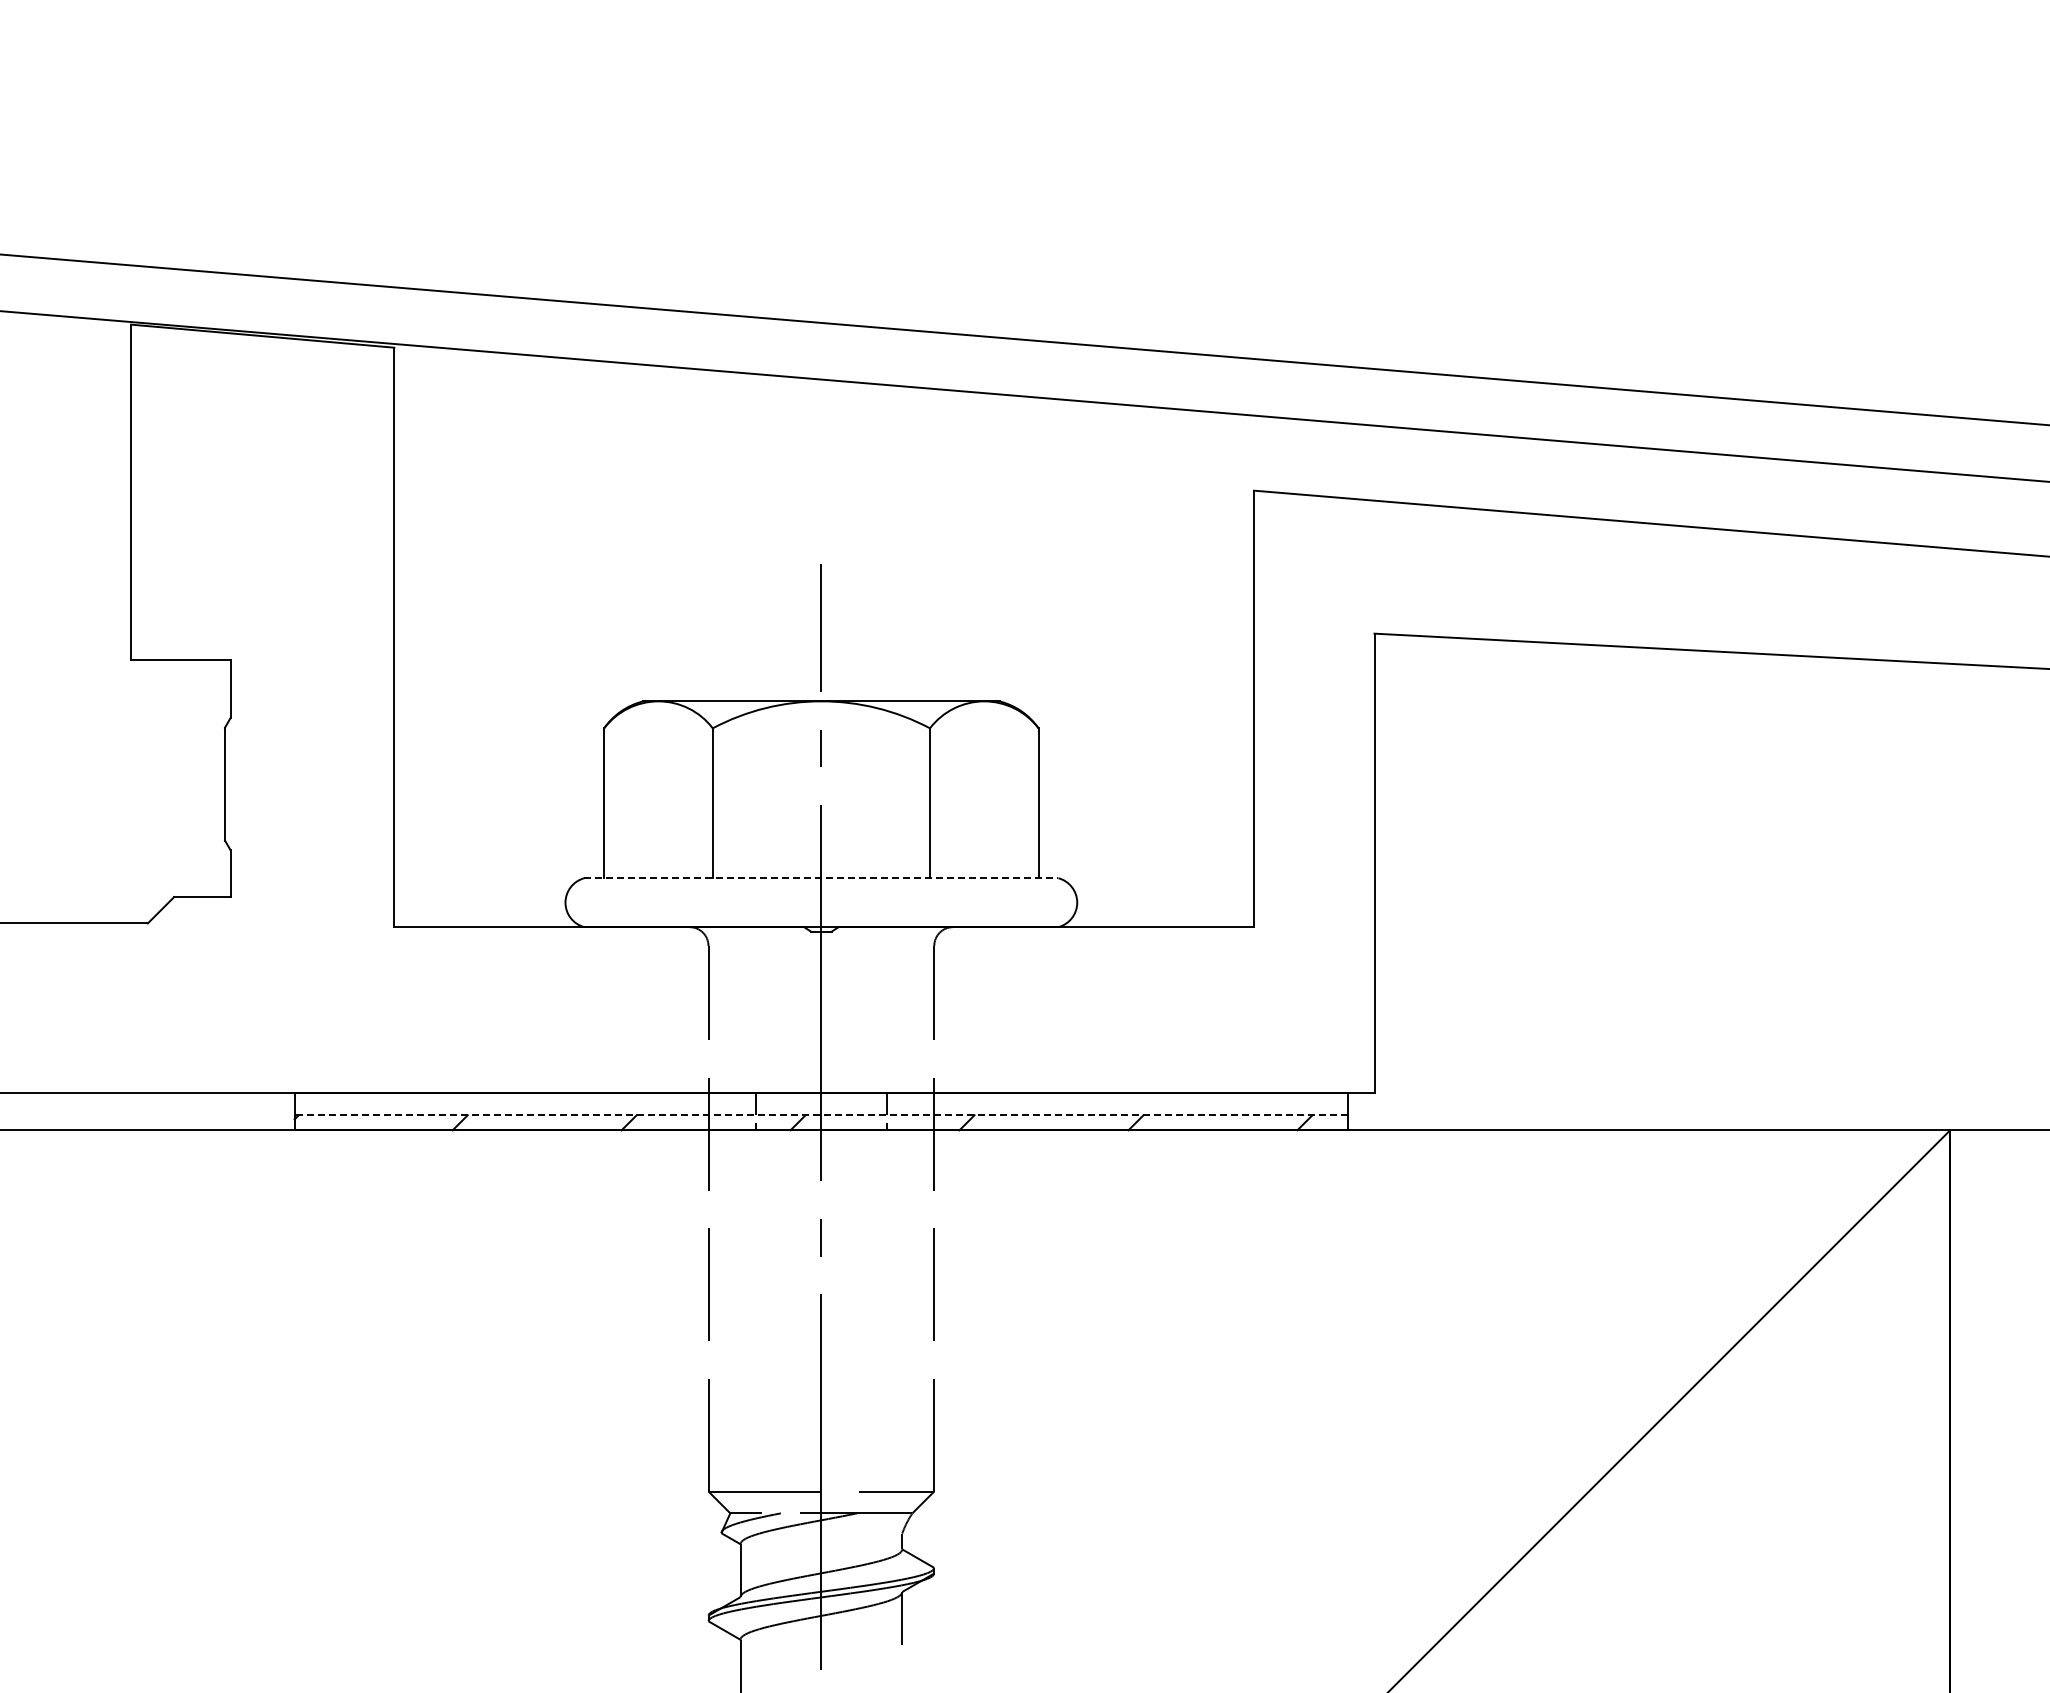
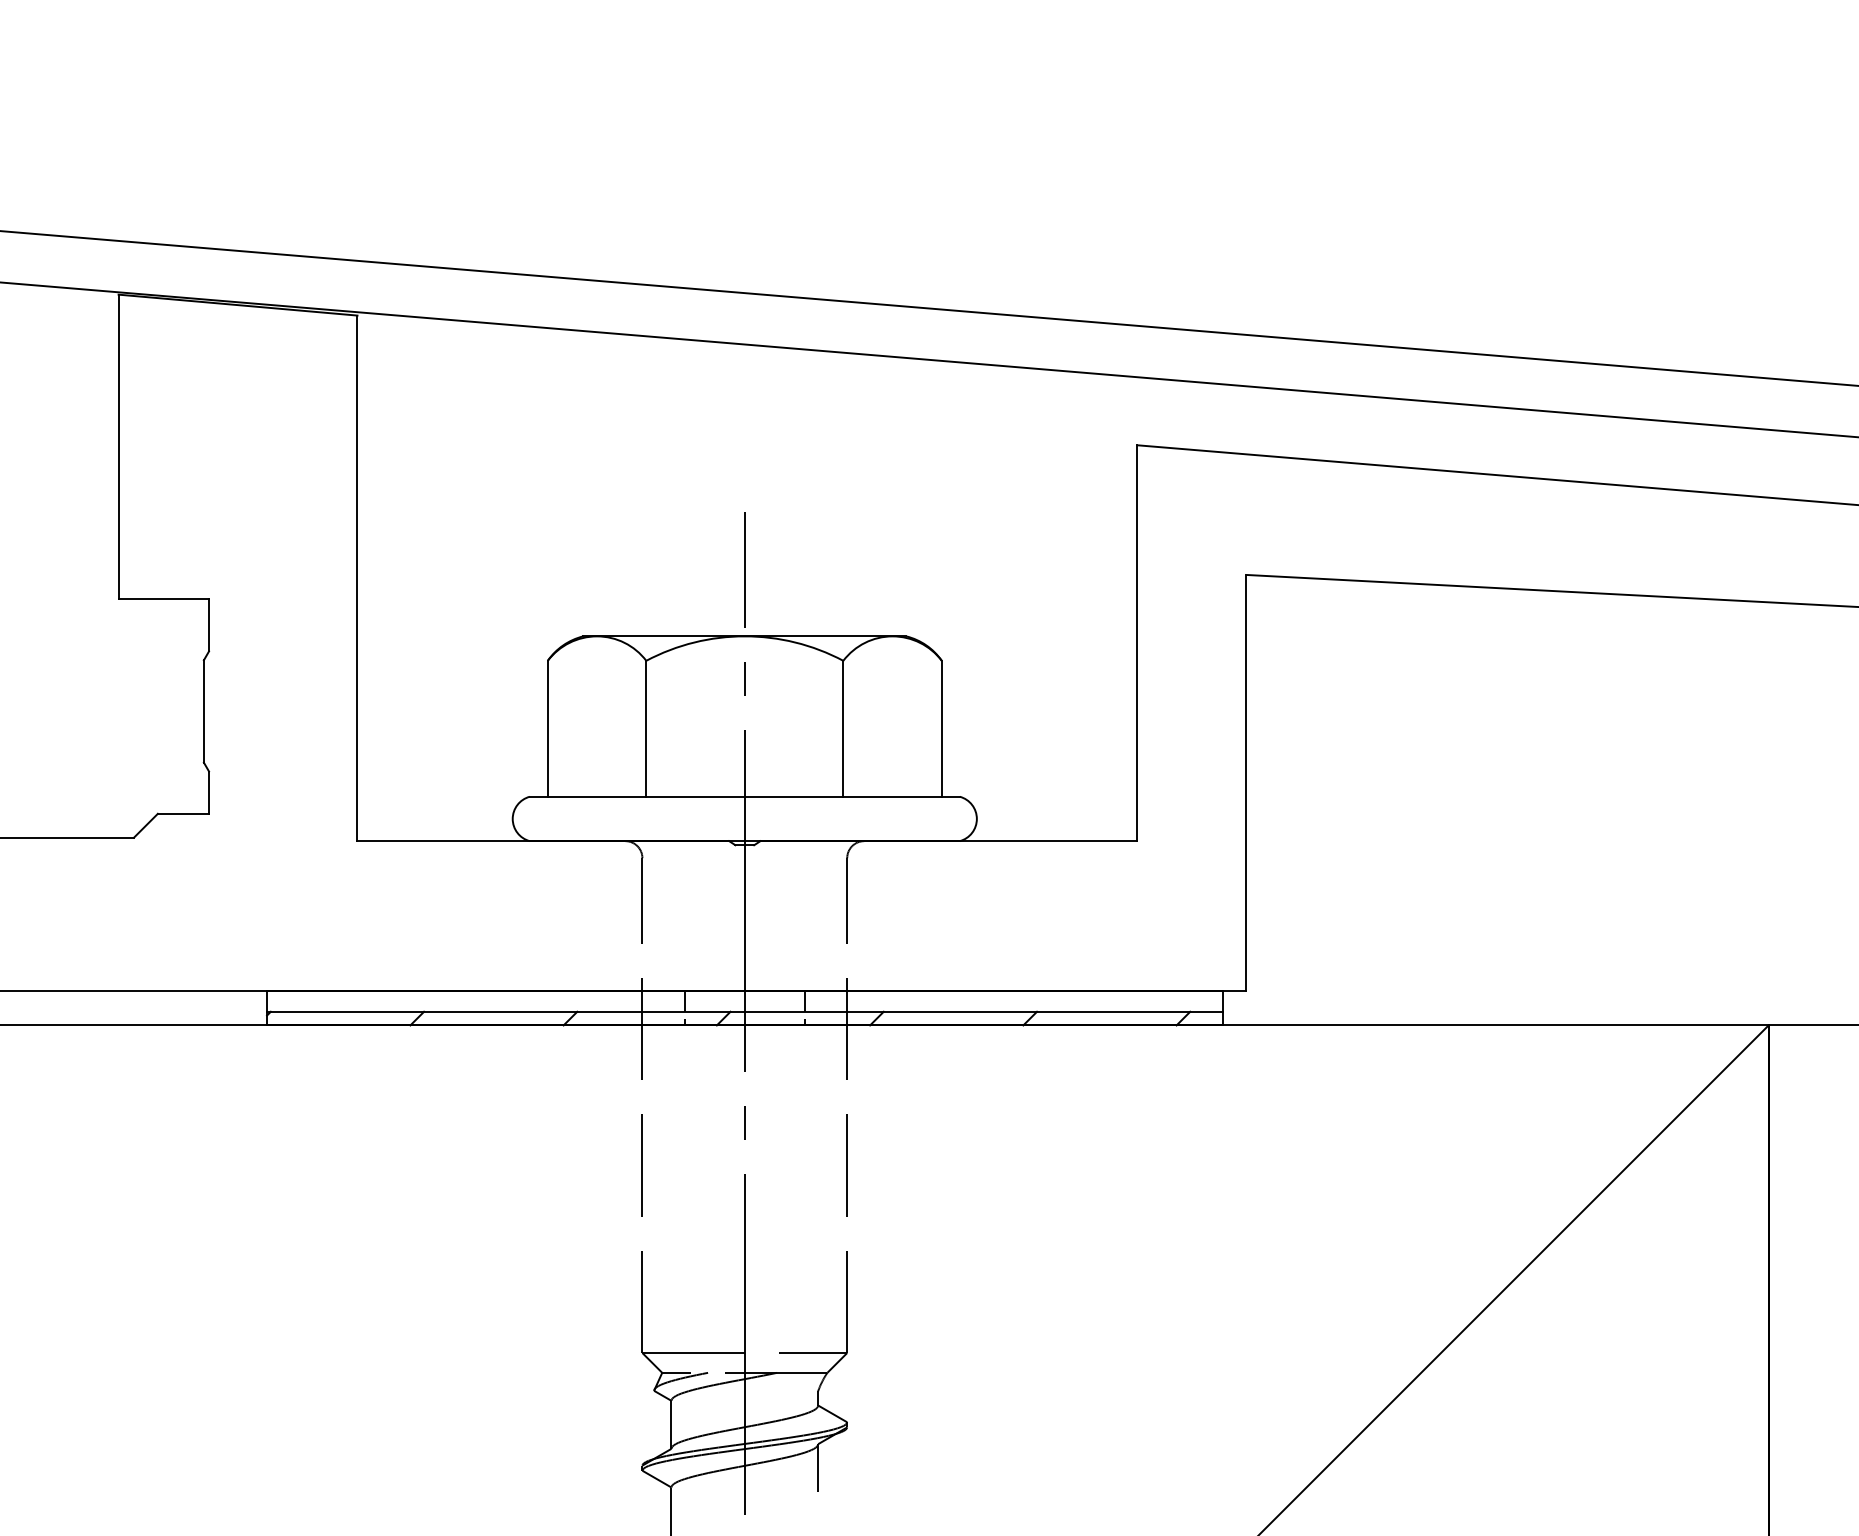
line: (821, 878) -> (744, 797), dashed -> solid
line: (821, 1115) -> (744, 1011), dashed -> solid

